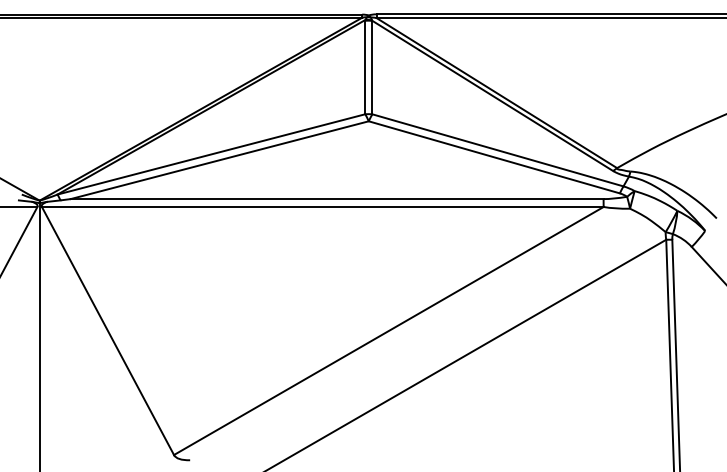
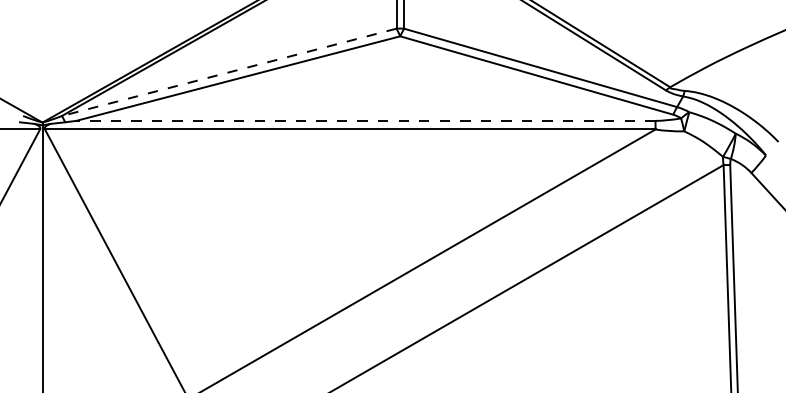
line: (210, 154) -> (228, 72), solid -> dashed
line: (336, 199) -> (365, 121), solid -> dashed

